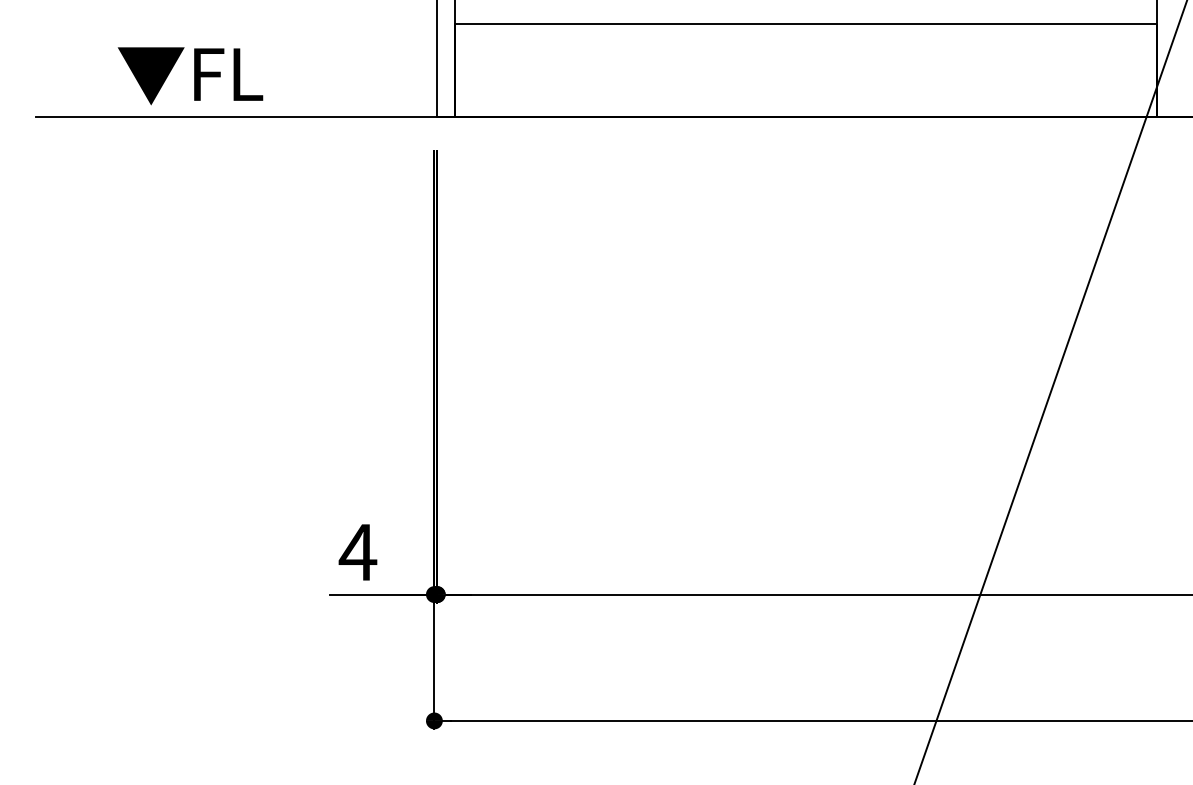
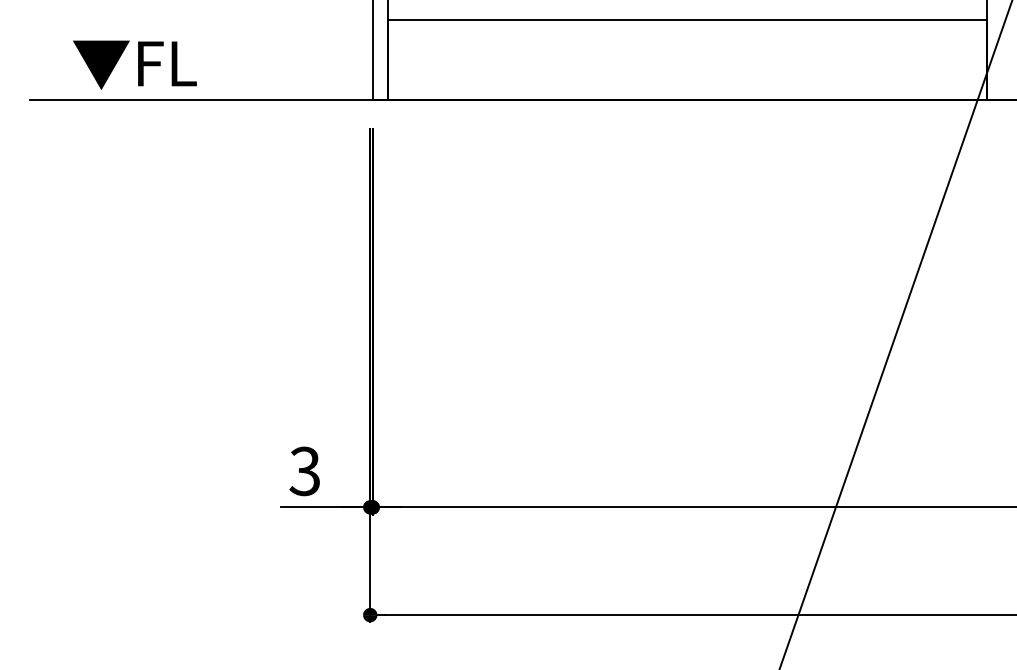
text: (190, 76) -> (134, 65), moved
text: (357, 552) -> (304, 471), 4 -> 3

